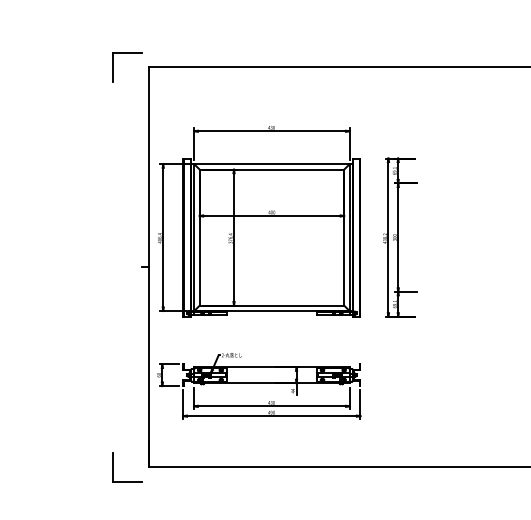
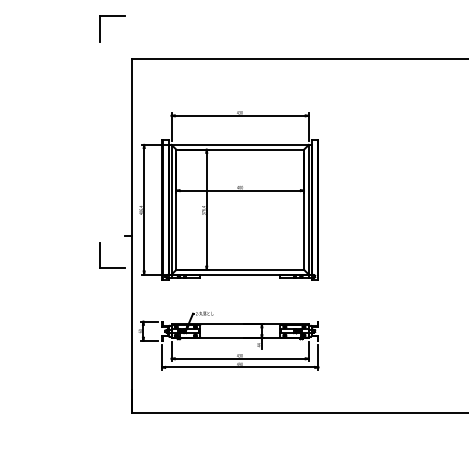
part: (127, 52) -> (112, 16), moved
part: (400, 237) -> (353, 209), removed
part: (113, 467) -> (100, 255), moved

